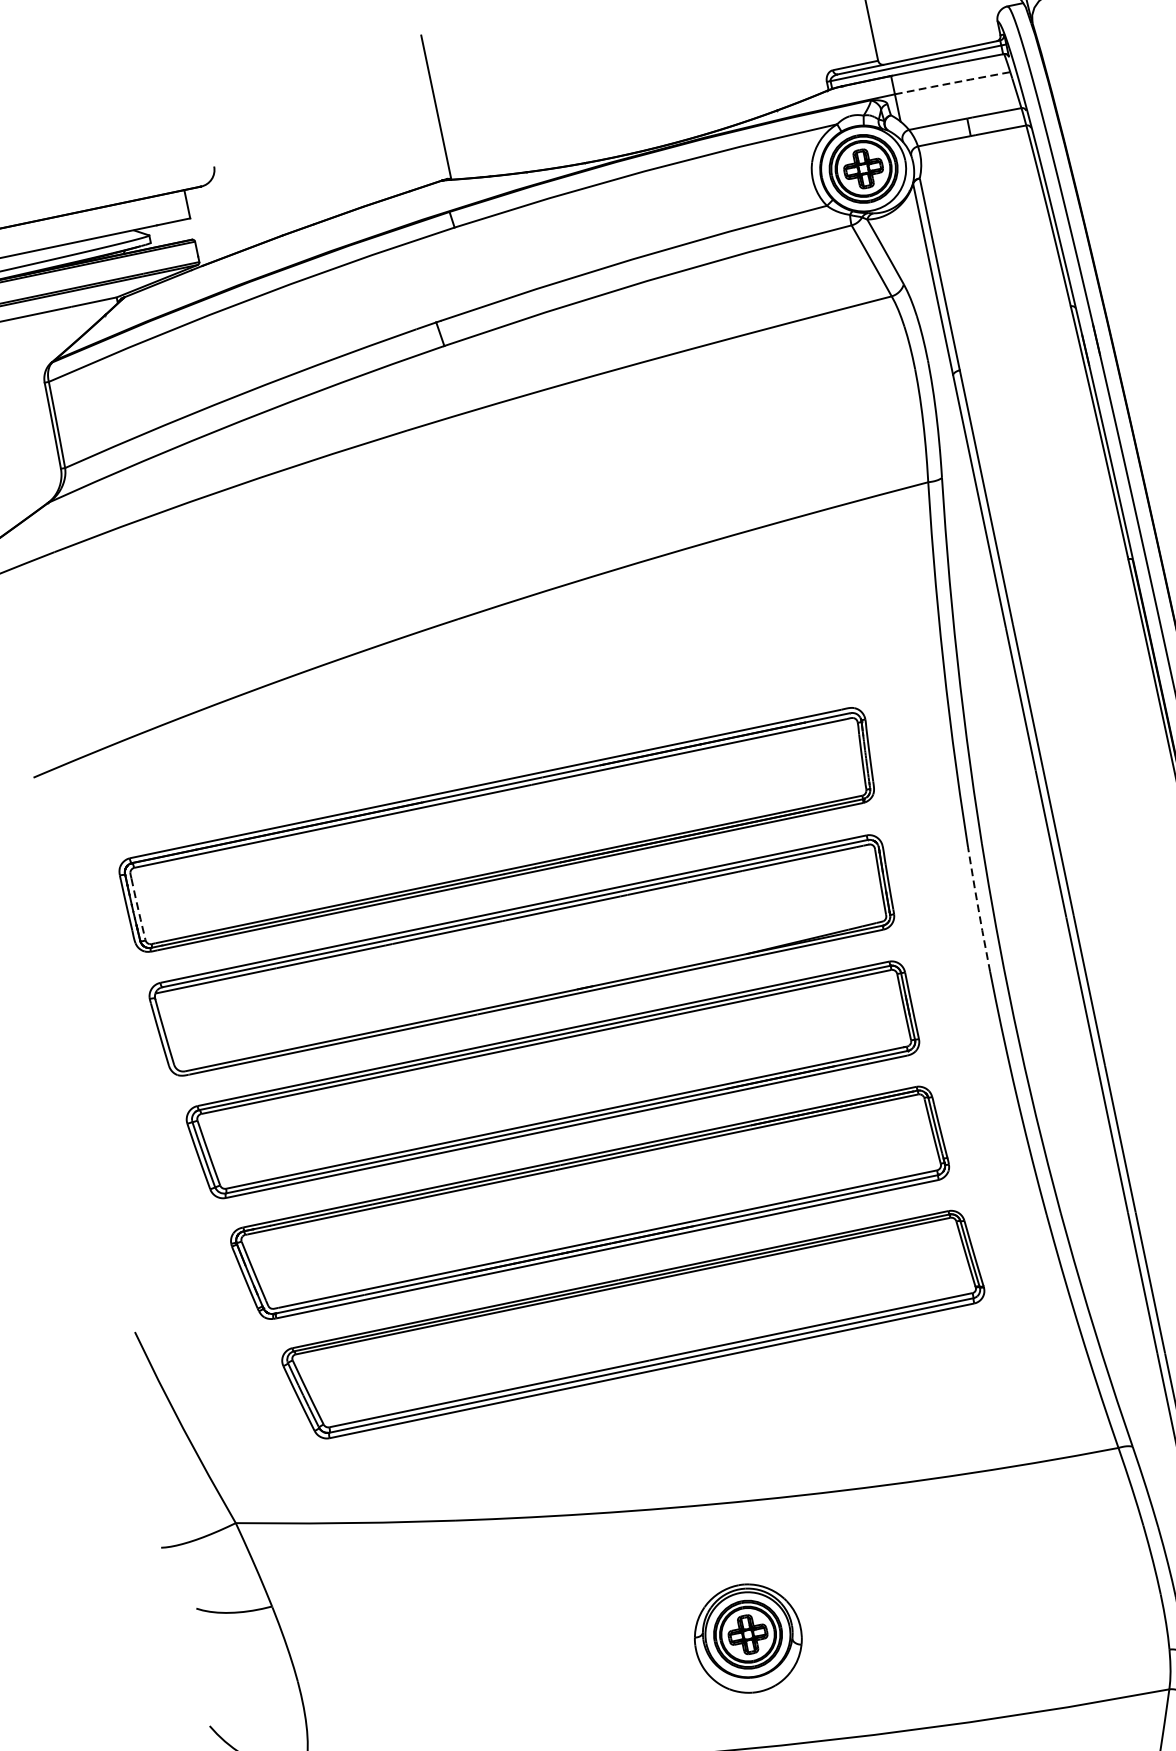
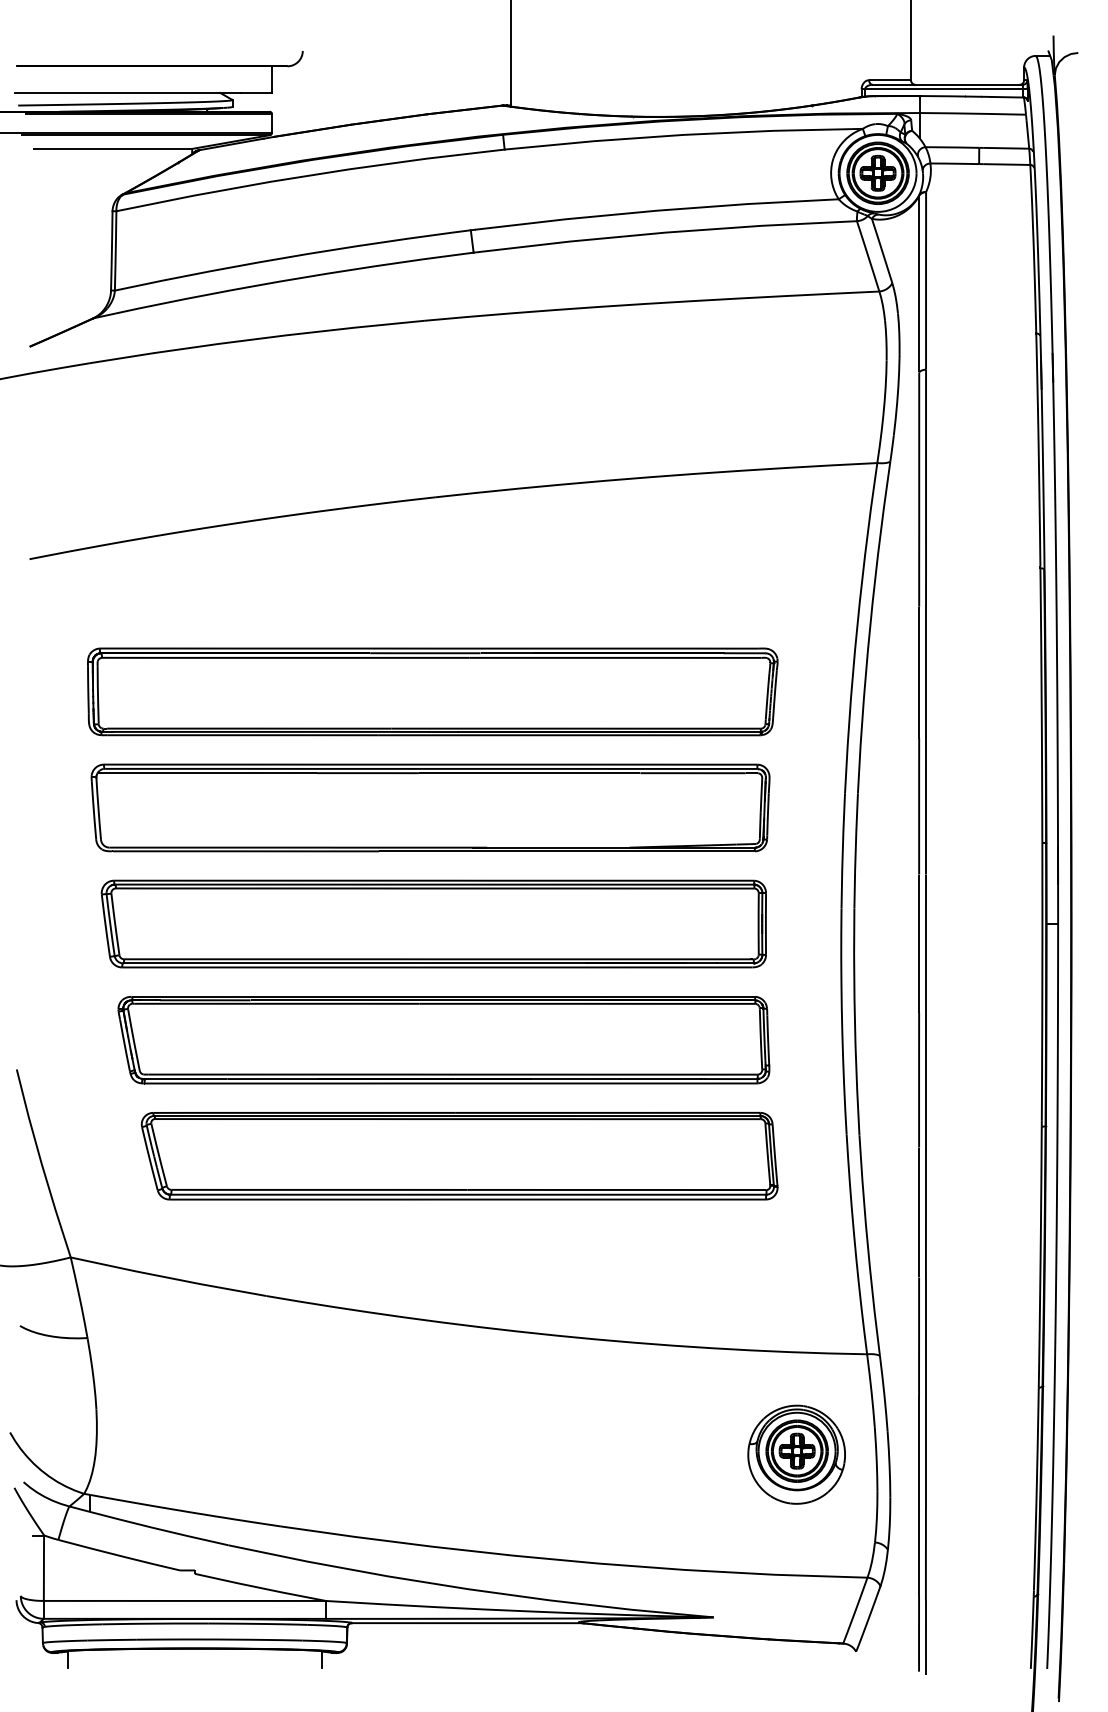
line: (953, 82) -> (973, 113), dashed -> solid
line: (978, 908) -> (842, 850), dashed -> solid
line: (138, 909) -> (98, 695), dashed -> solid
part: (748, 1638) -> (796, 1454), moved

